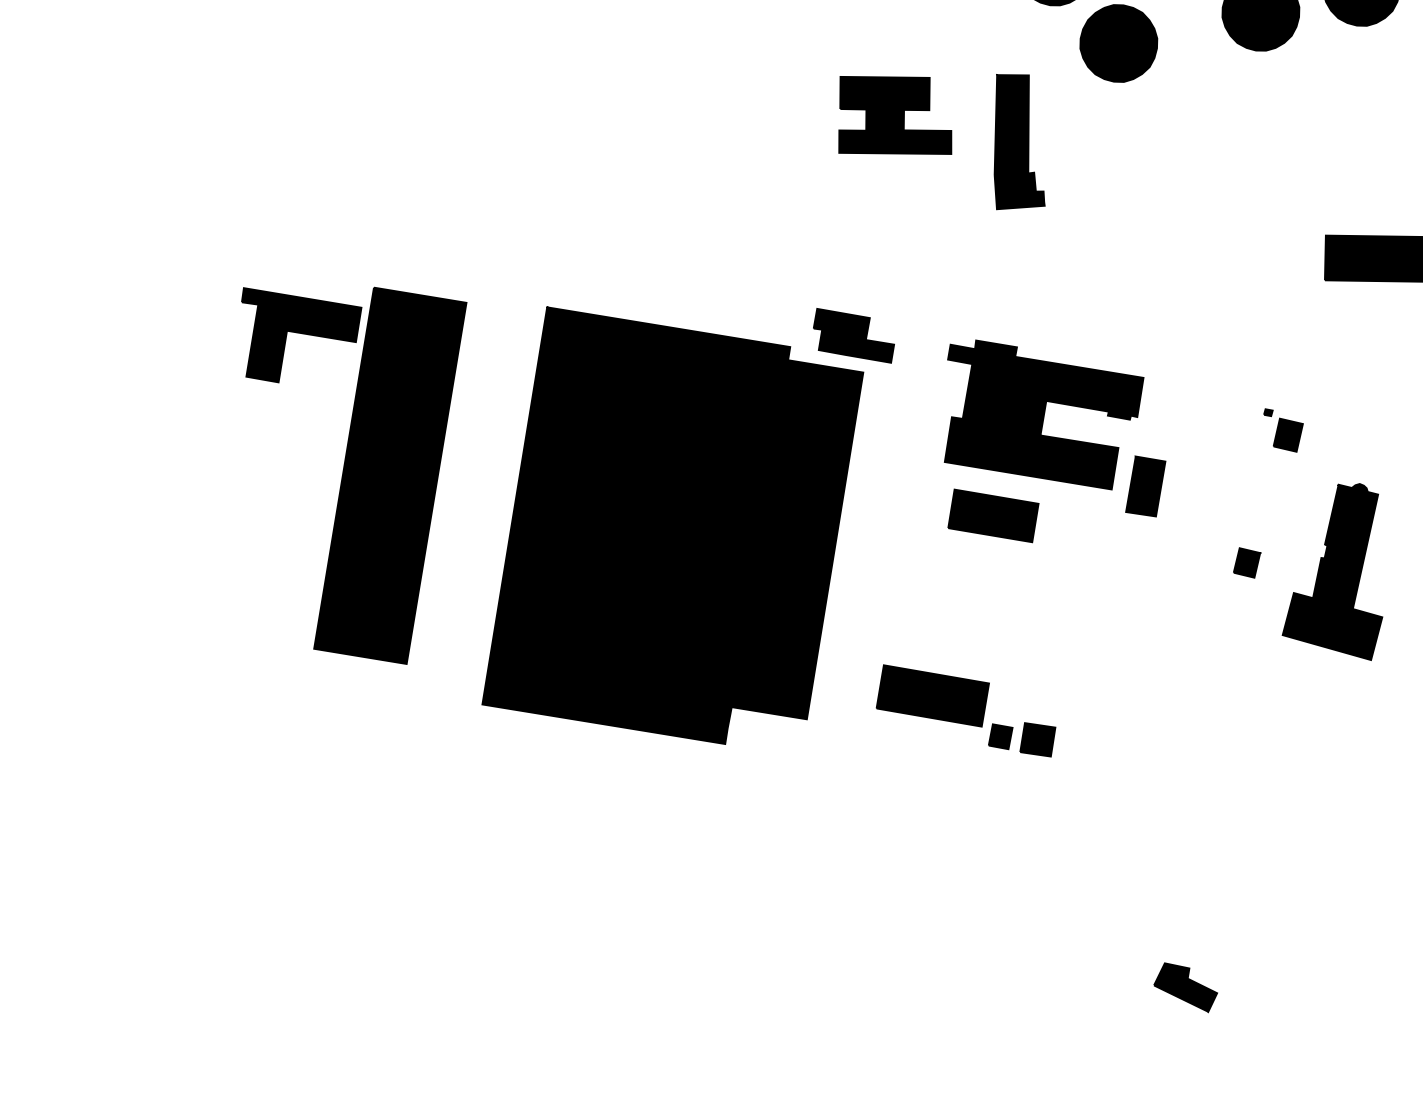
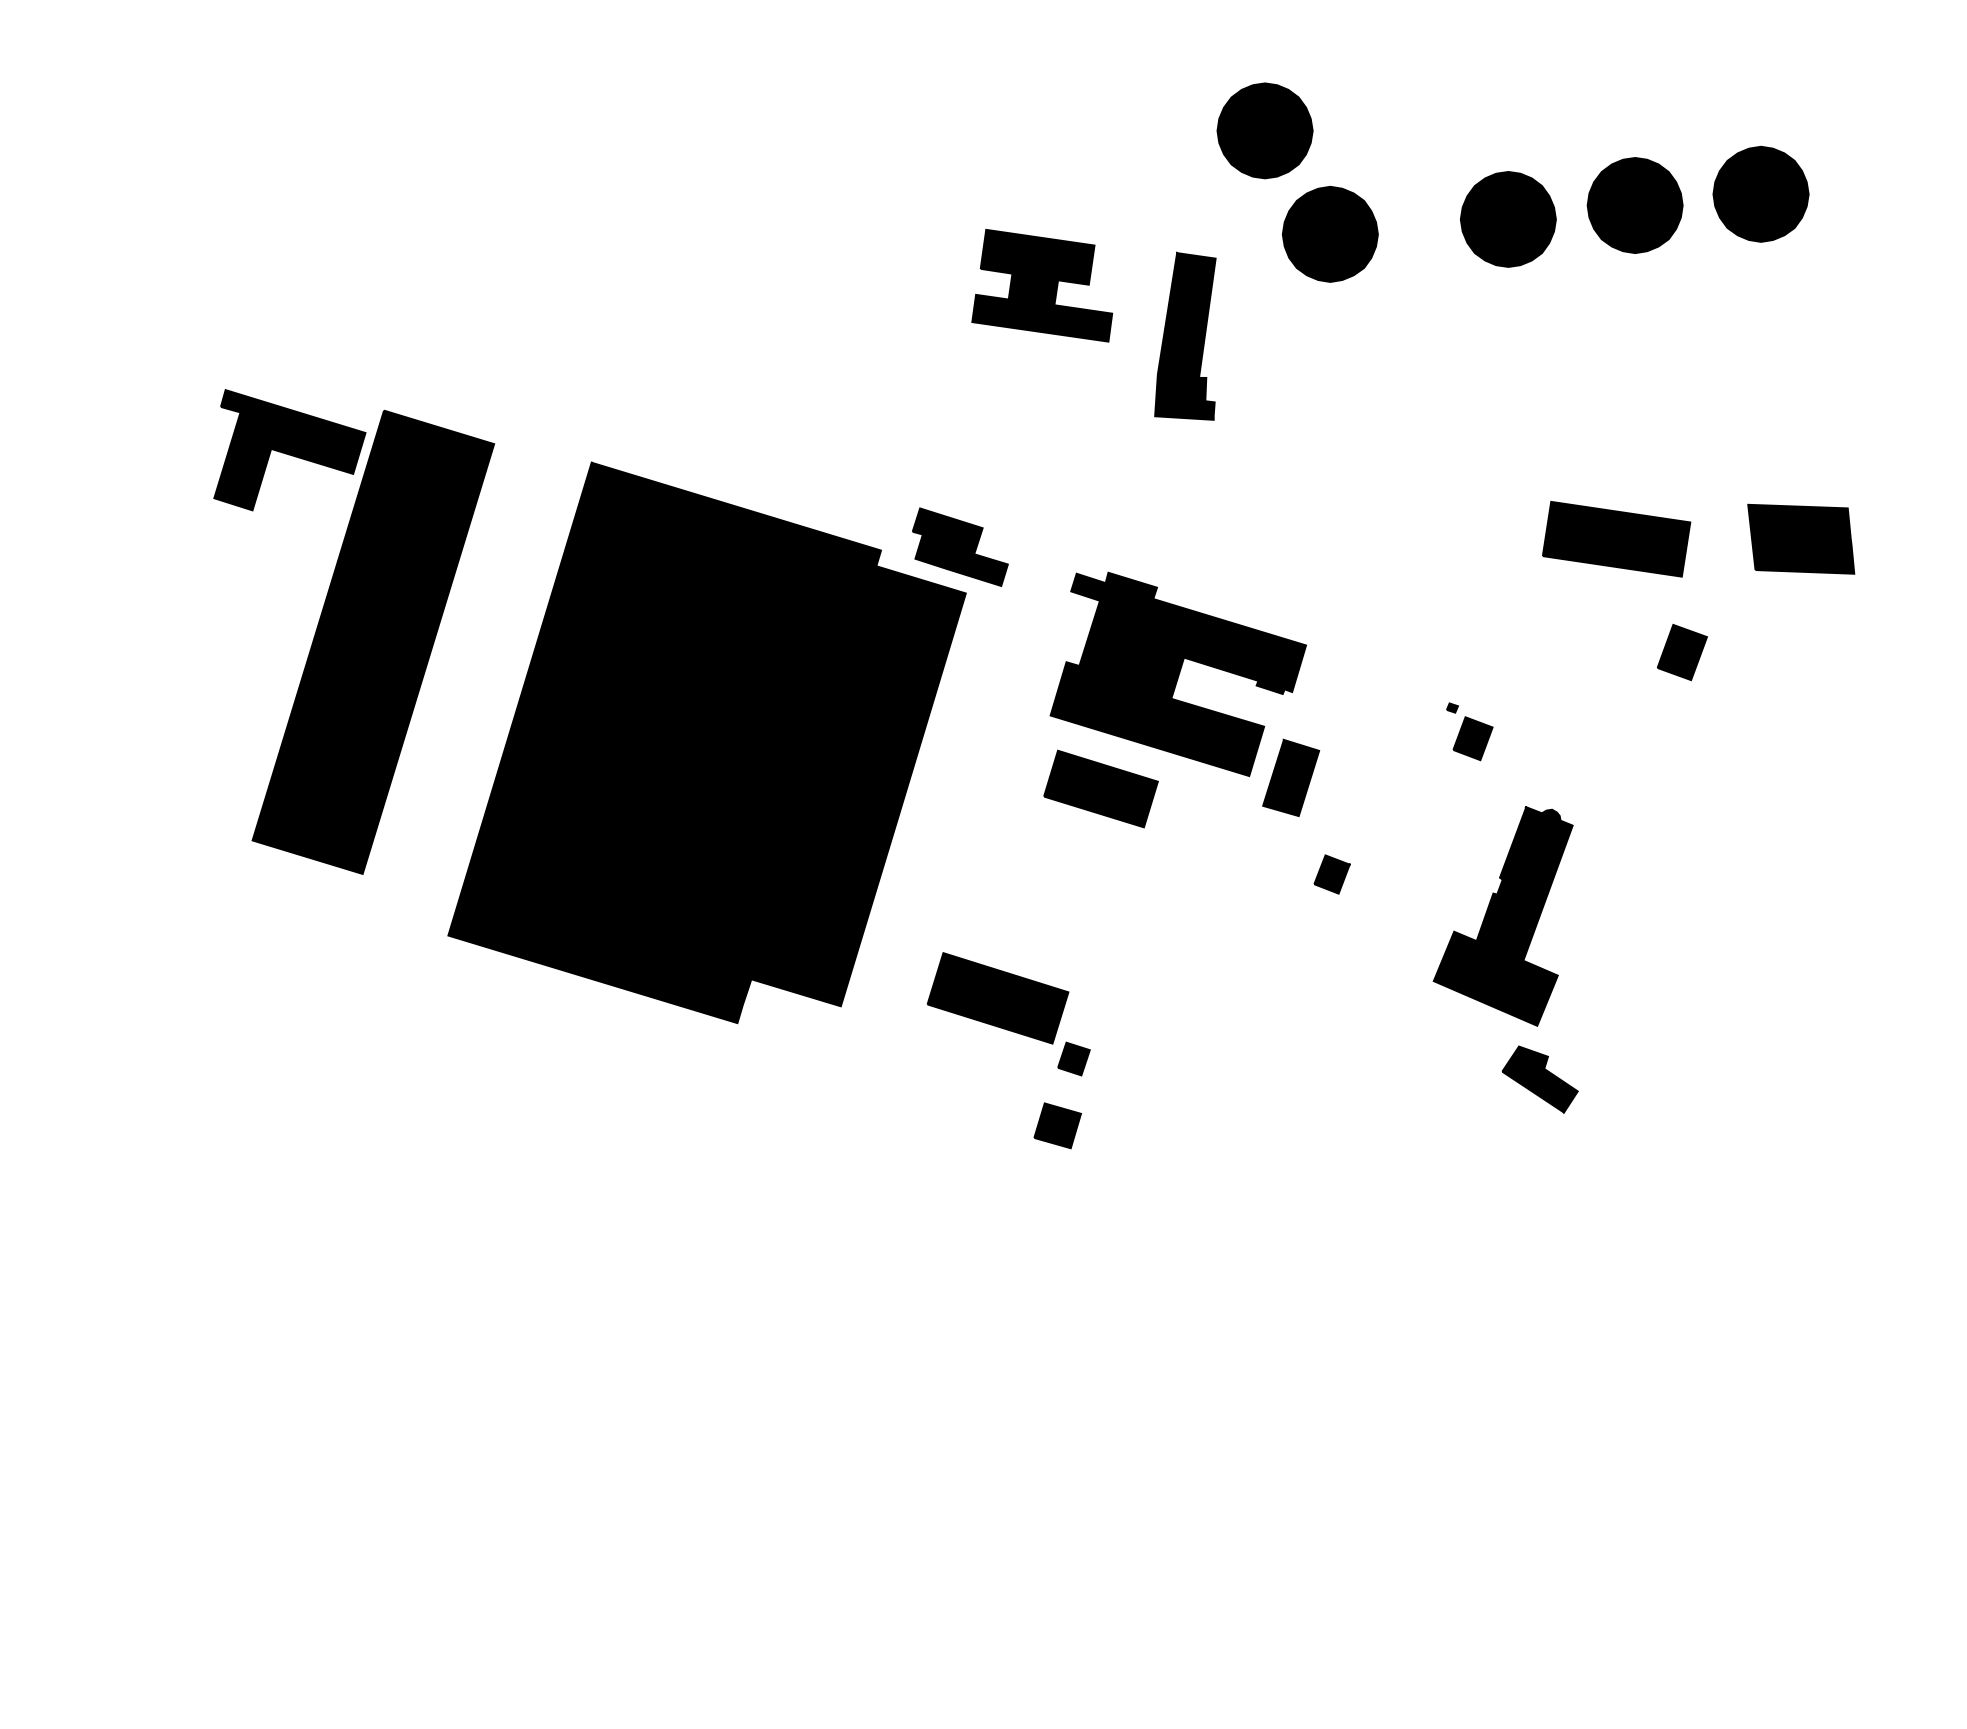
part: (1246, 563) -> (1331, 874), moved
part: (1037, 739) -> (1057, 1125), moved
part: (1184, 987) -> (1539, 1079), moved

